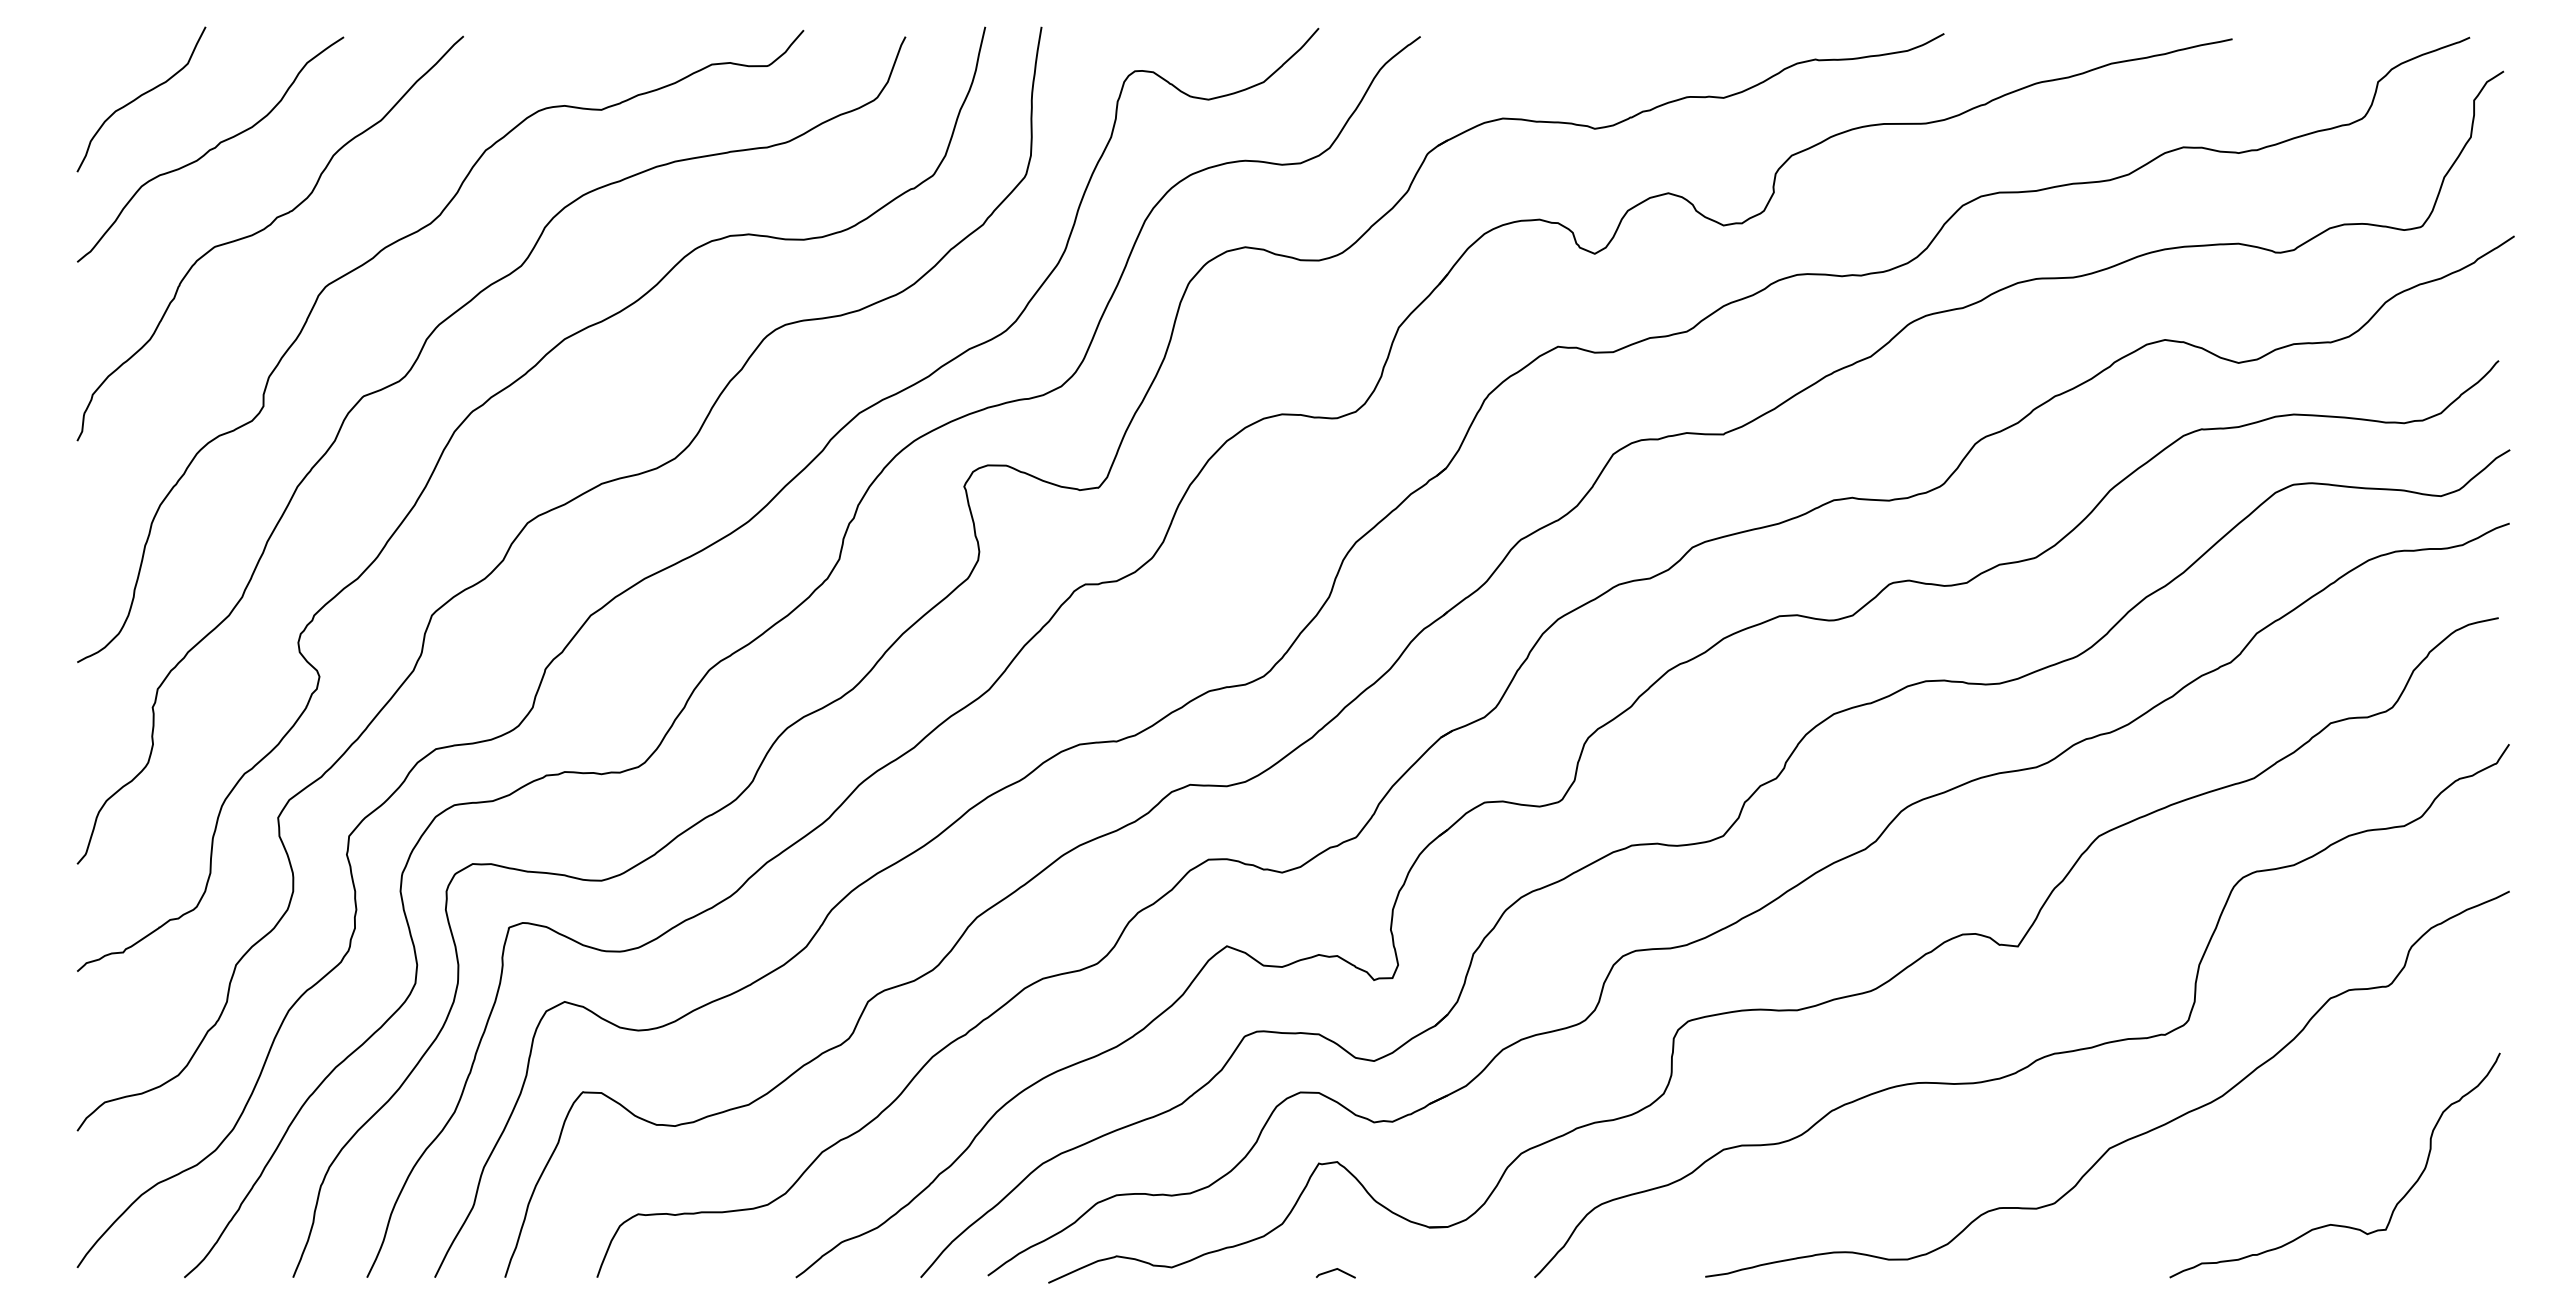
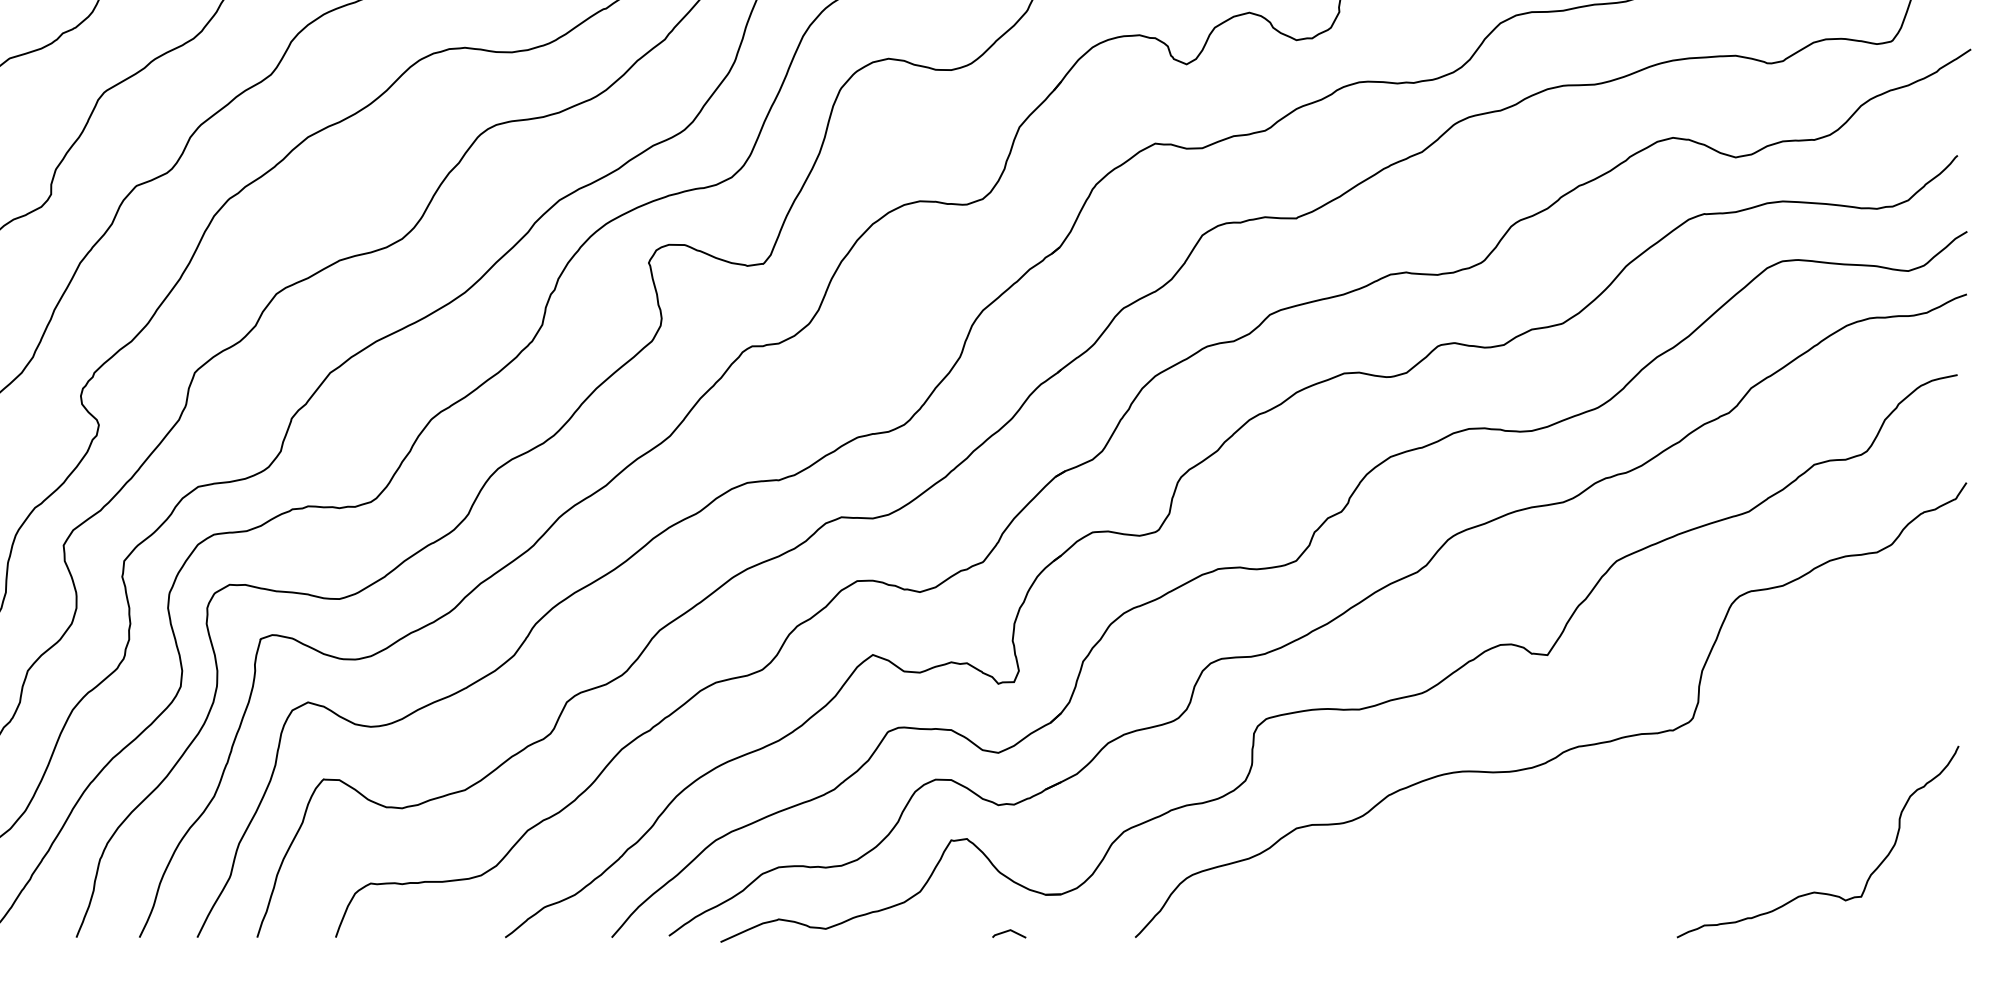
curve: (2130, 1137) -> (1643, 818), removed
line: (1333, 1271) -> (1007, 932), moved

